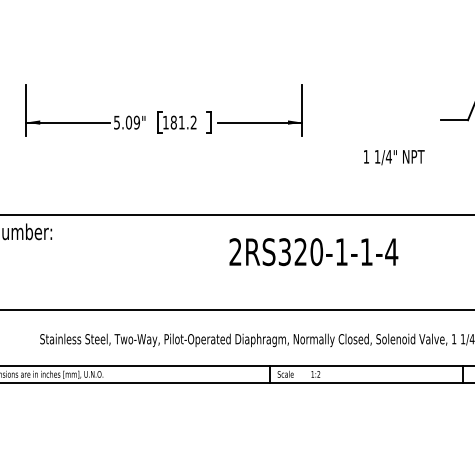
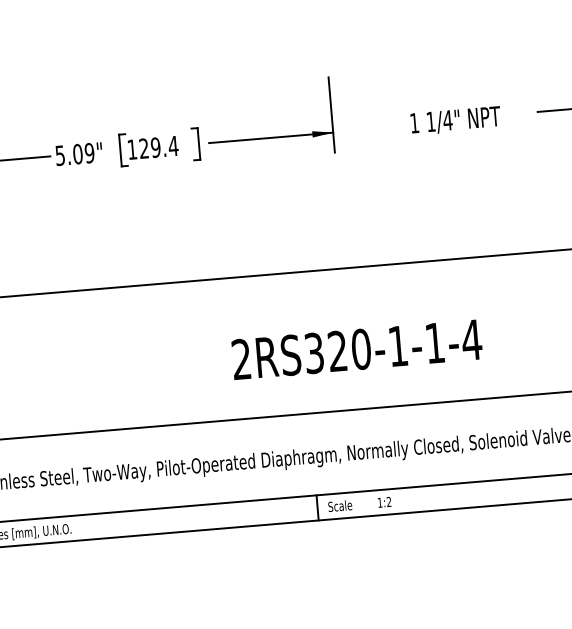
text: (183, 122) -> (158, 147), 181.2 -> 129.4
text: (394, 157) -> (456, 120), moved
text: (313, 252) -> (356, 350), moved

